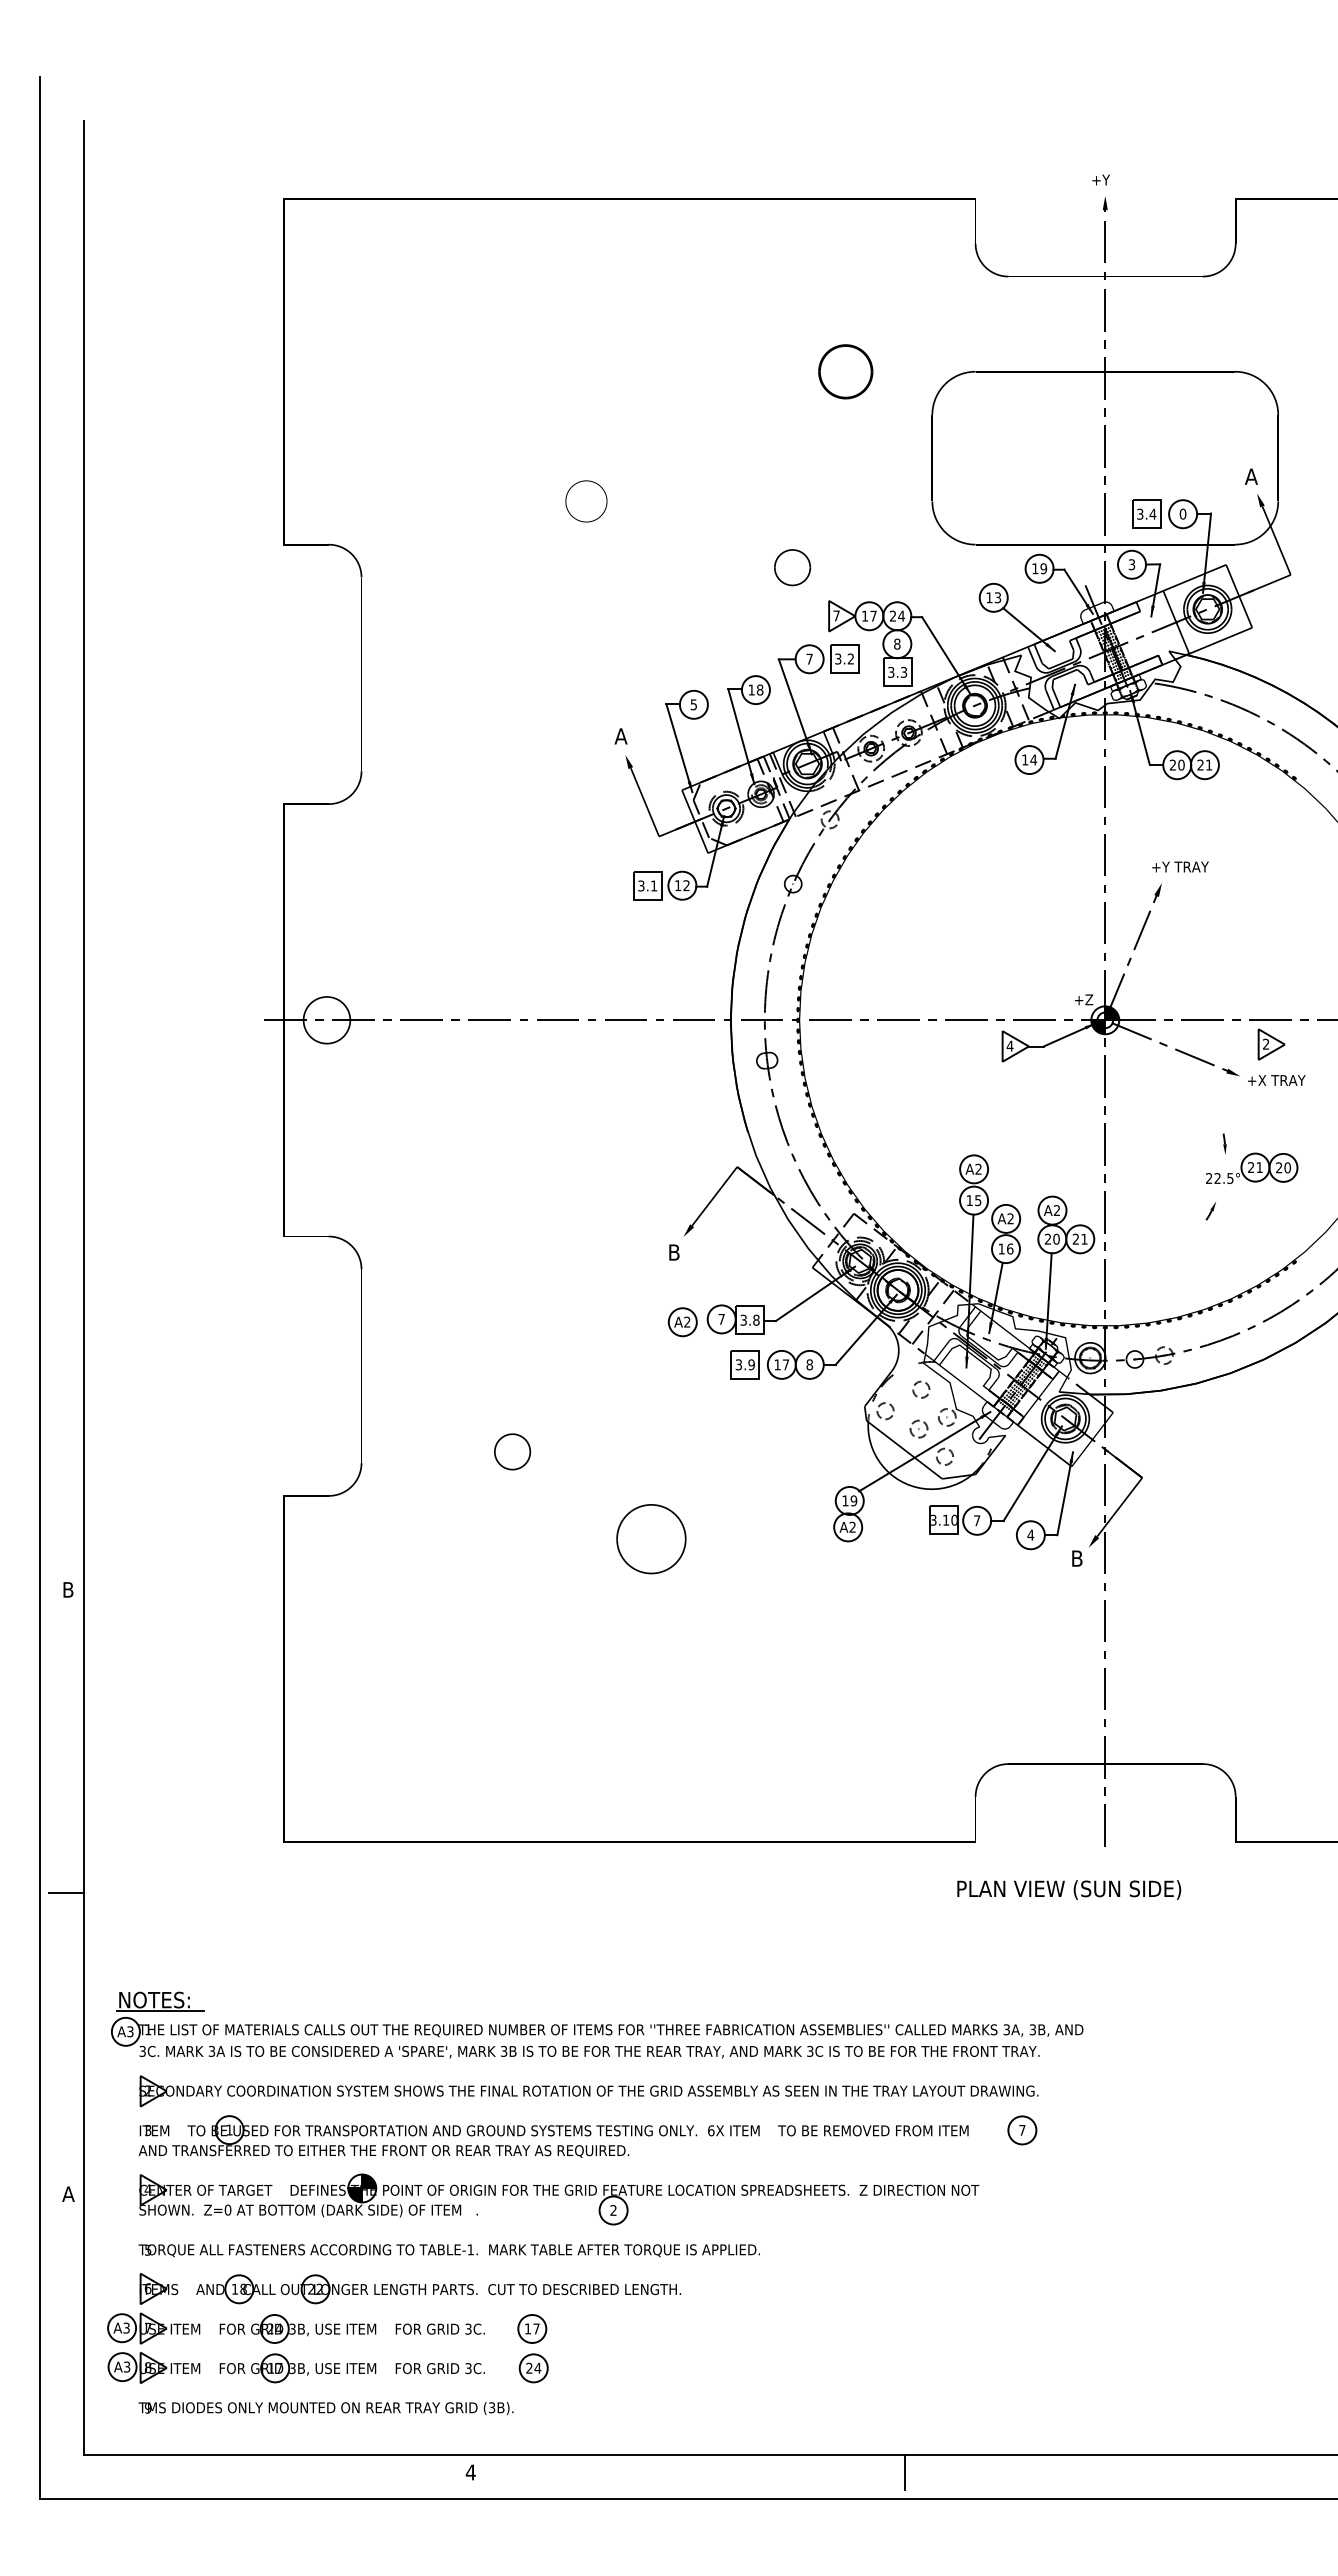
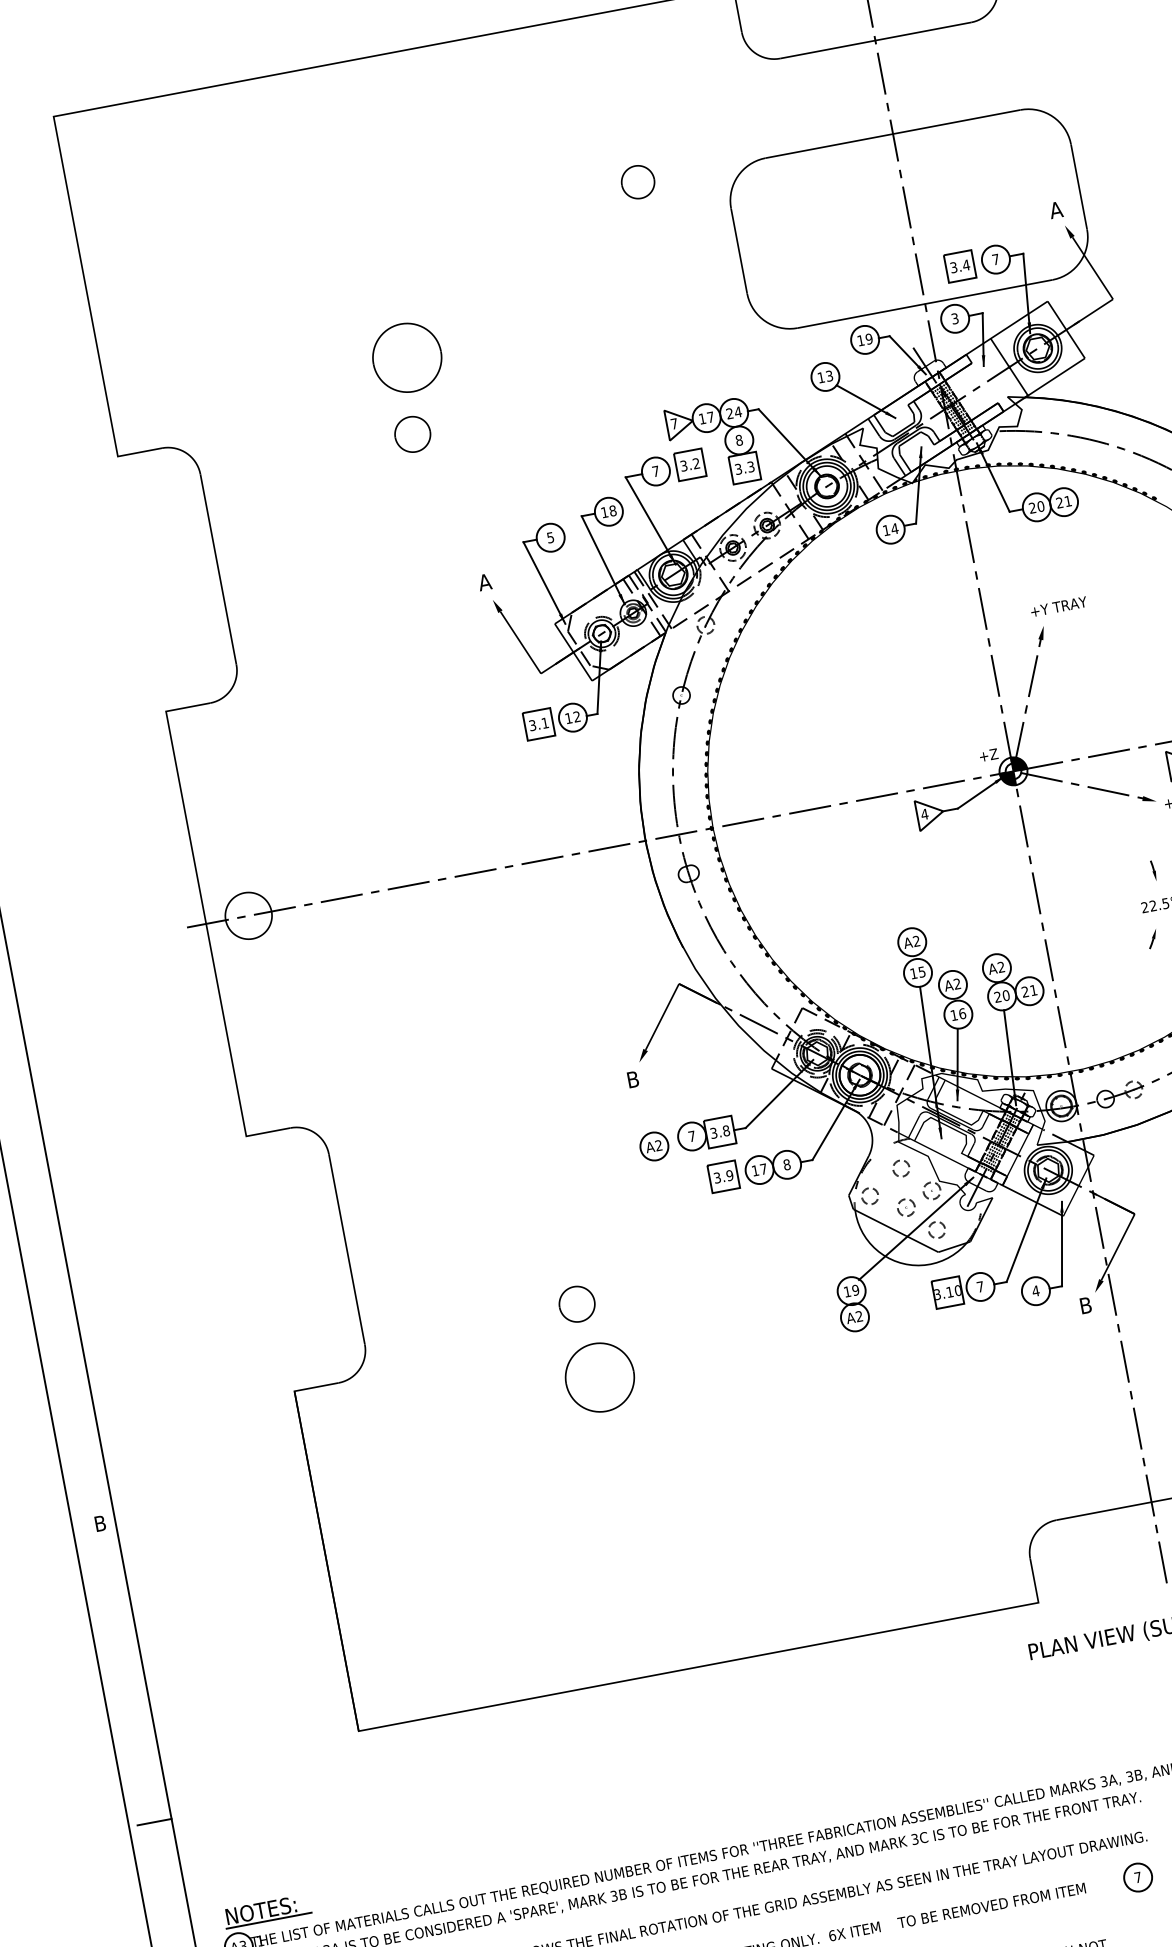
part: (845, 371) -> (637, 182), size x0.62
part: (586, 501) -> (407, 357), size x1.67
text: (1182, 513) -> (995, 259), 0 -> 7
part: (792, 567) -> (412, 434), moved
part: (512, 1451) -> (576, 1303), moved
part: (651, 1539) -> (600, 1377), moved

